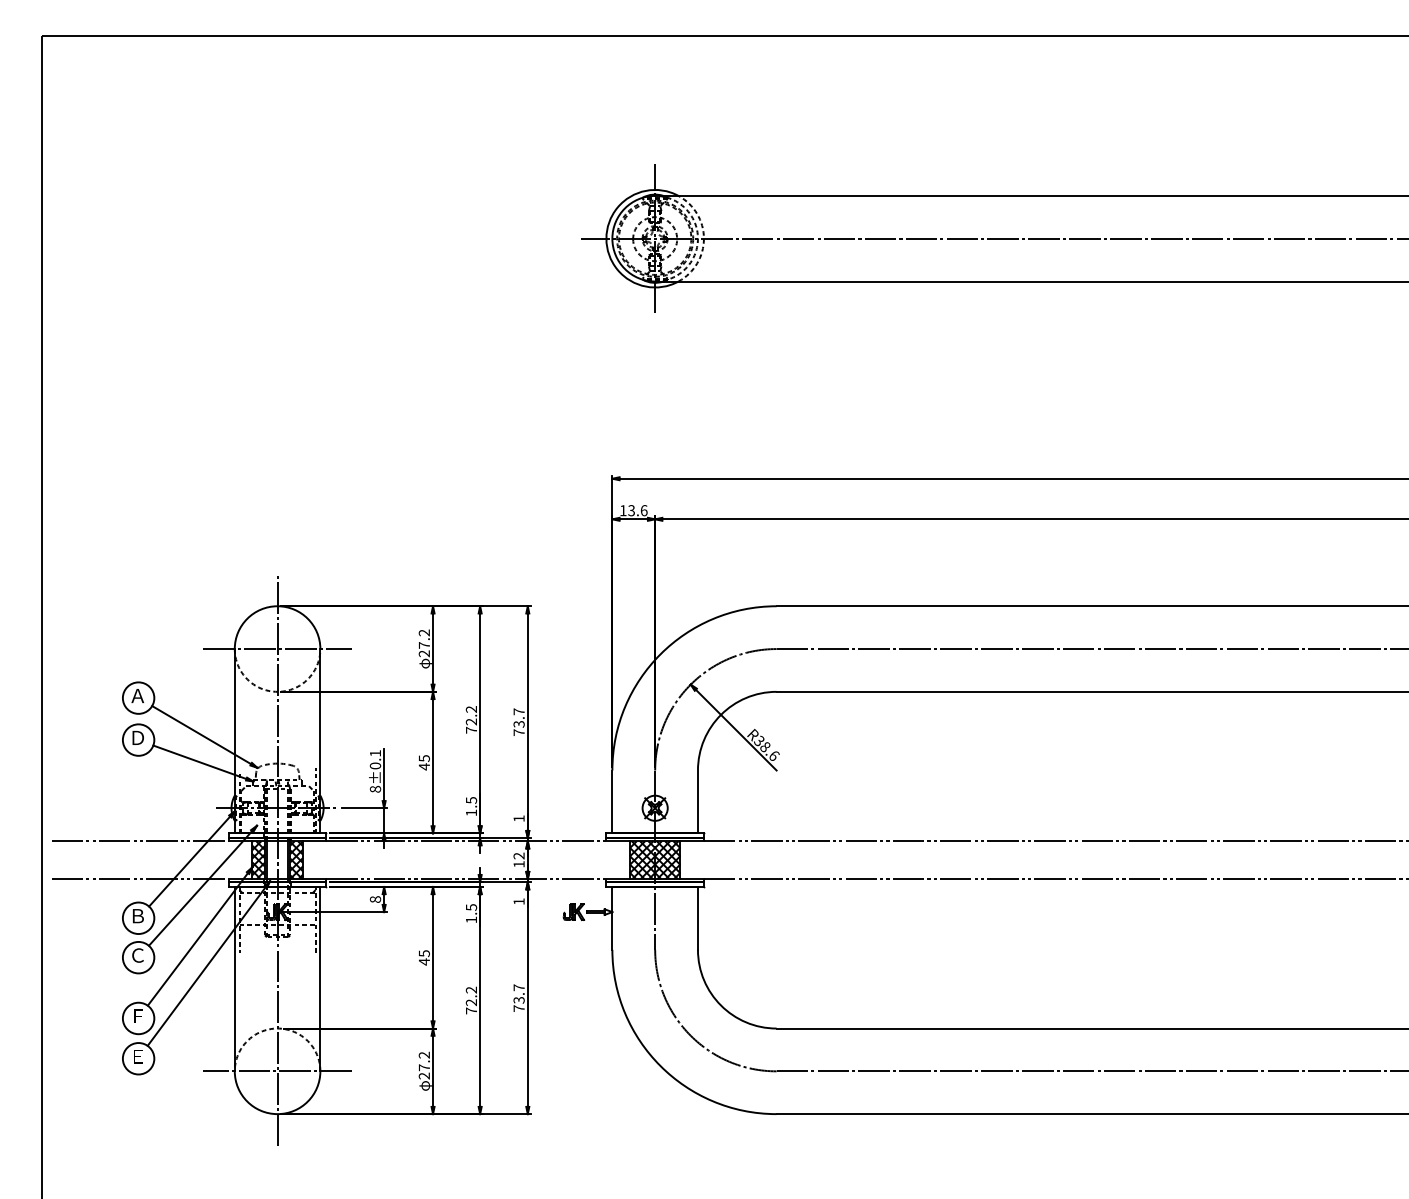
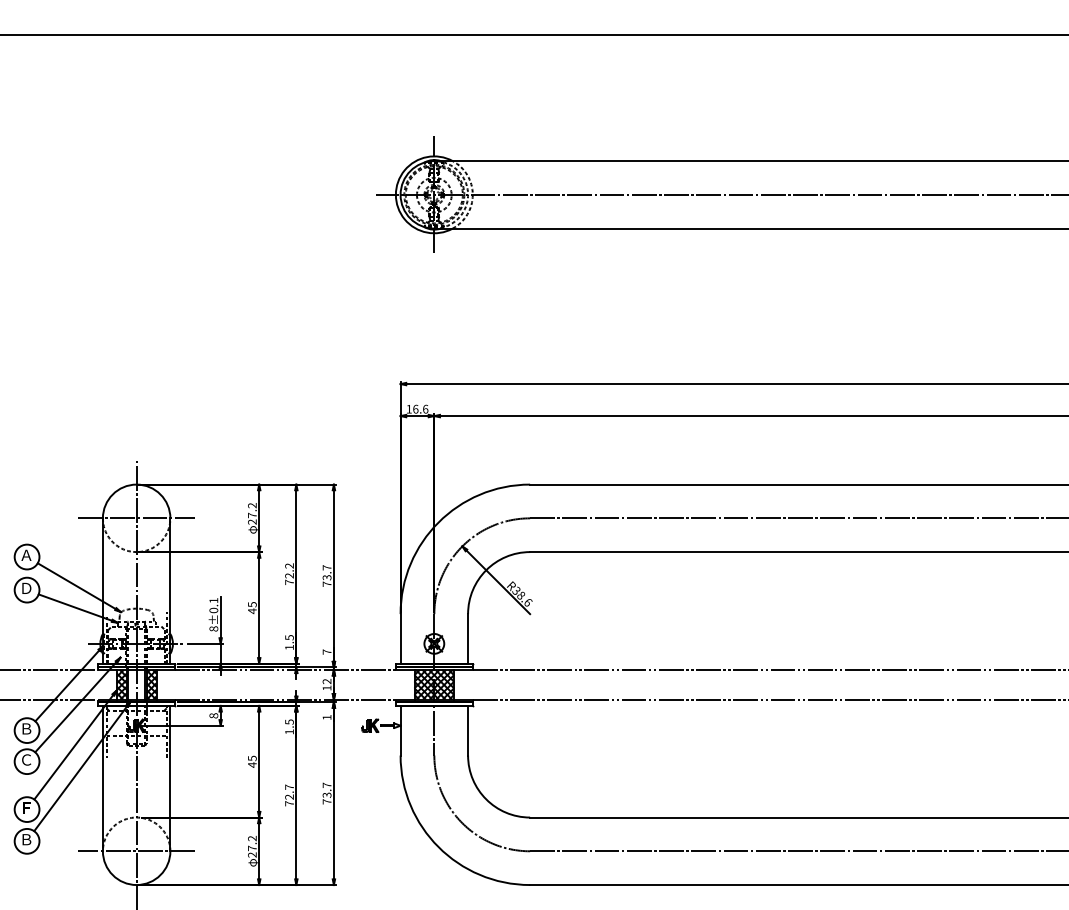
text: (631, 510) -> (415, 409), 13.6 -> 16.6
text: (518, 818) -> (326, 651), 1 -> 7
text: (470, 989) -> (288, 786), 72.2 -> 72.7
text: (137, 1056) -> (26, 839), Ｅ -> Ｂ

